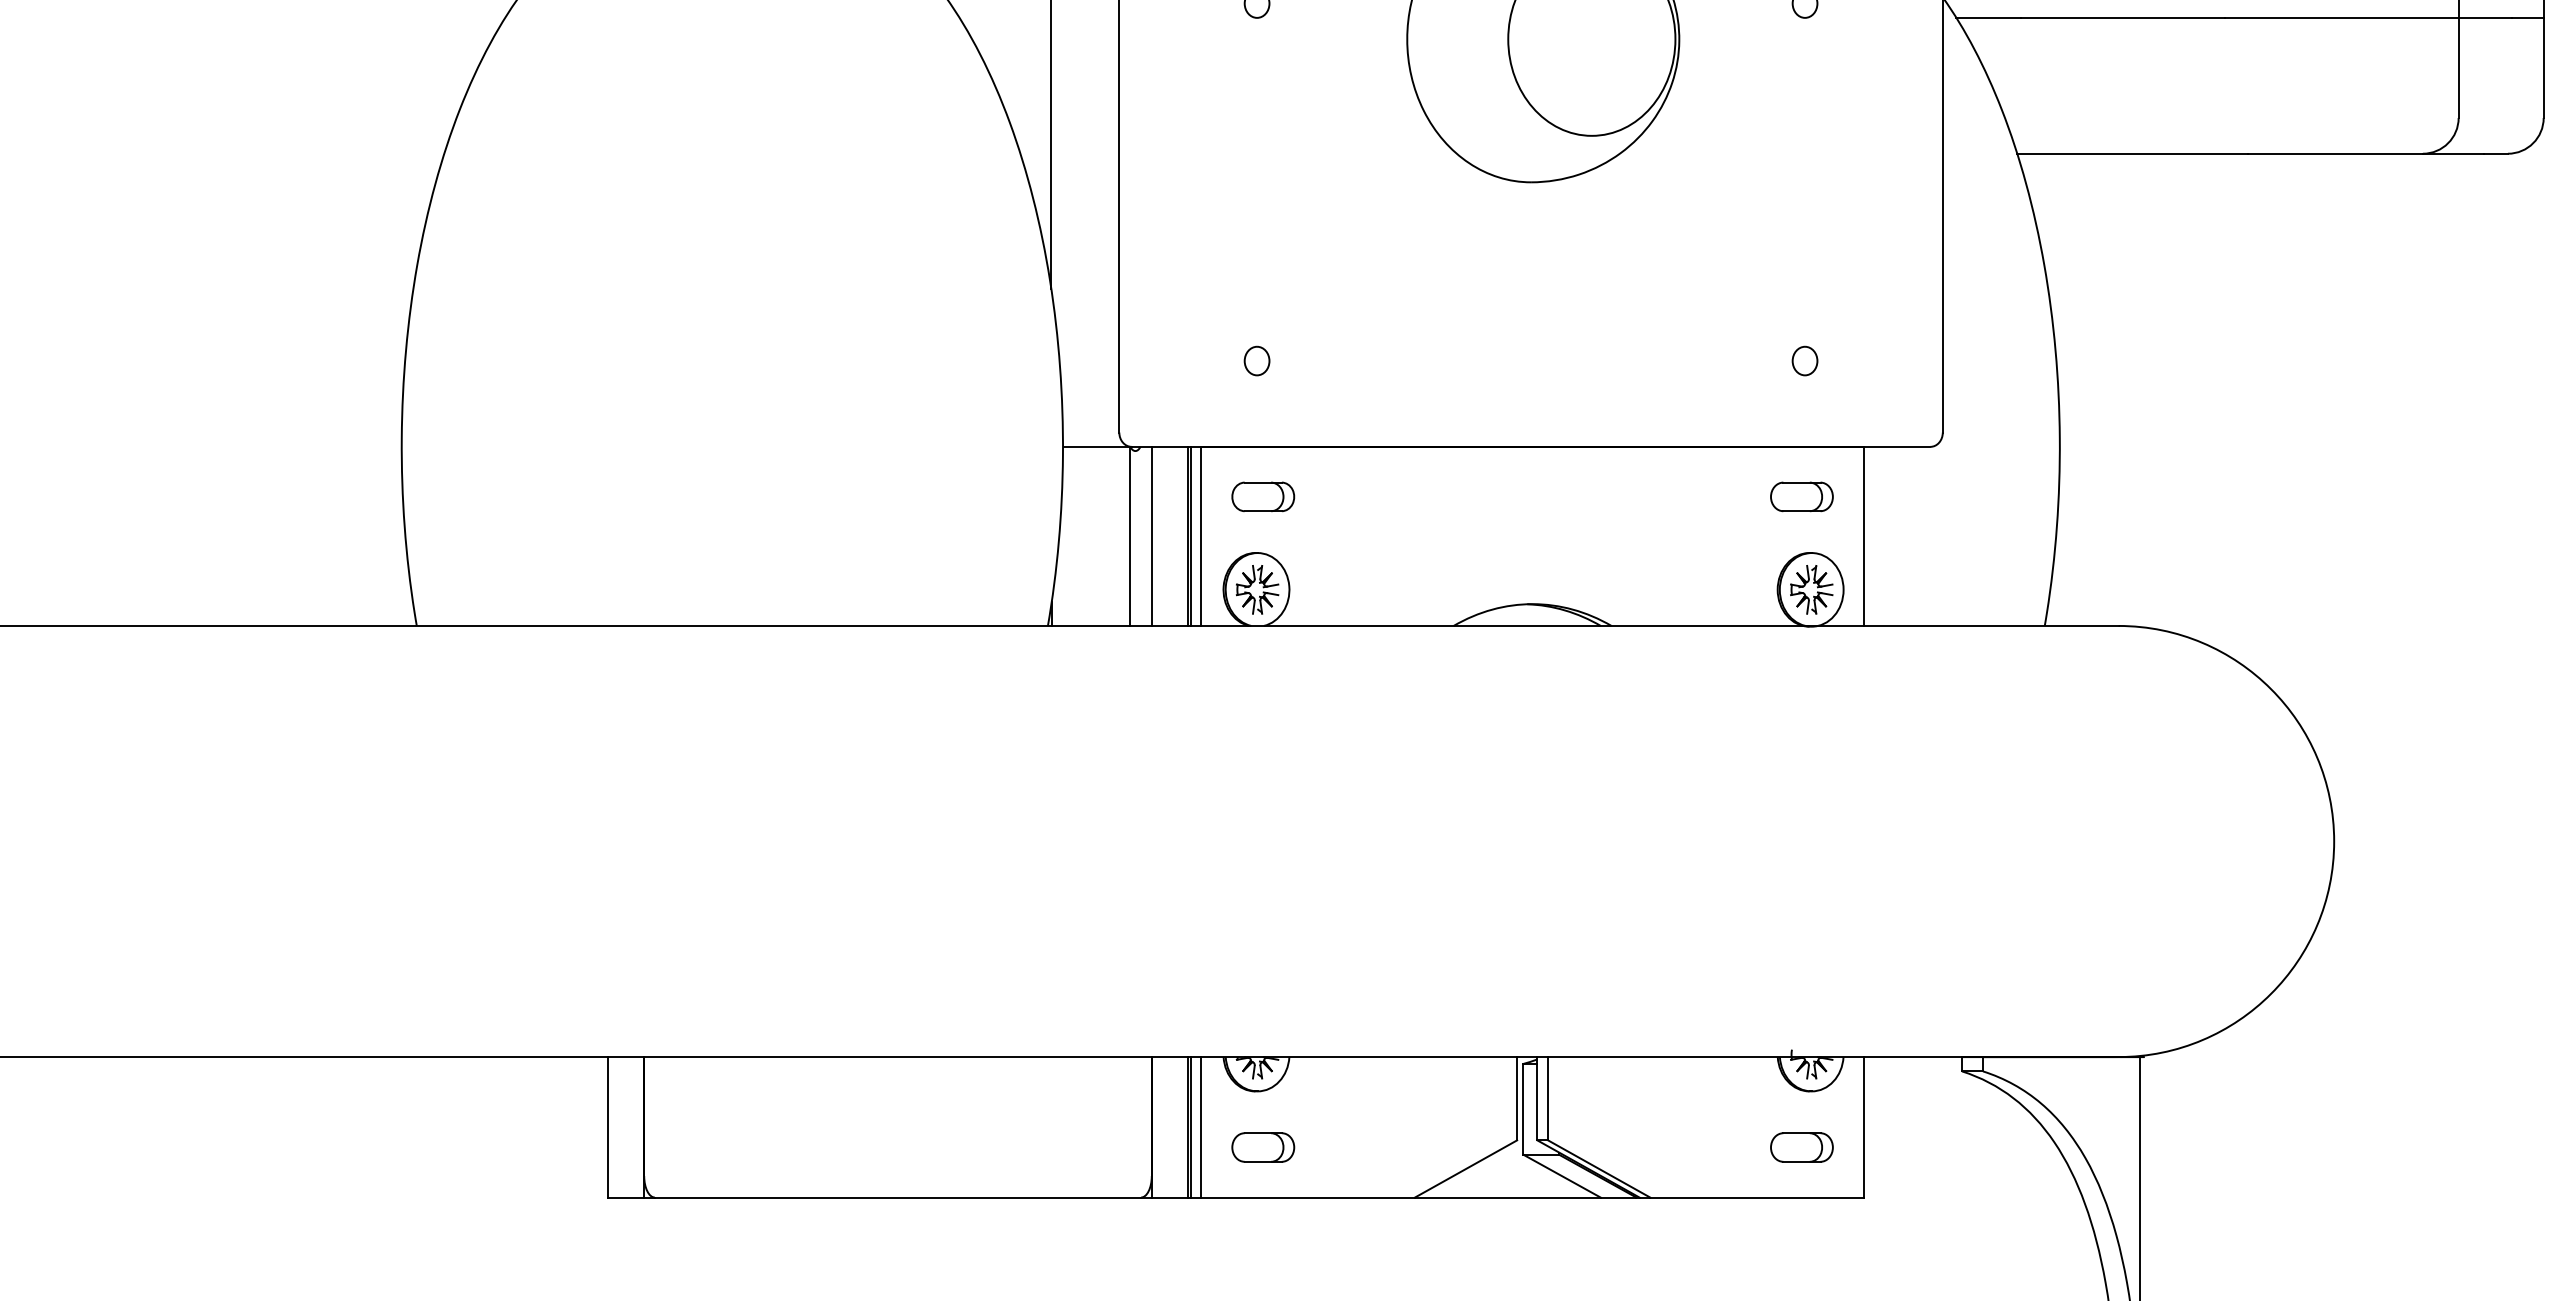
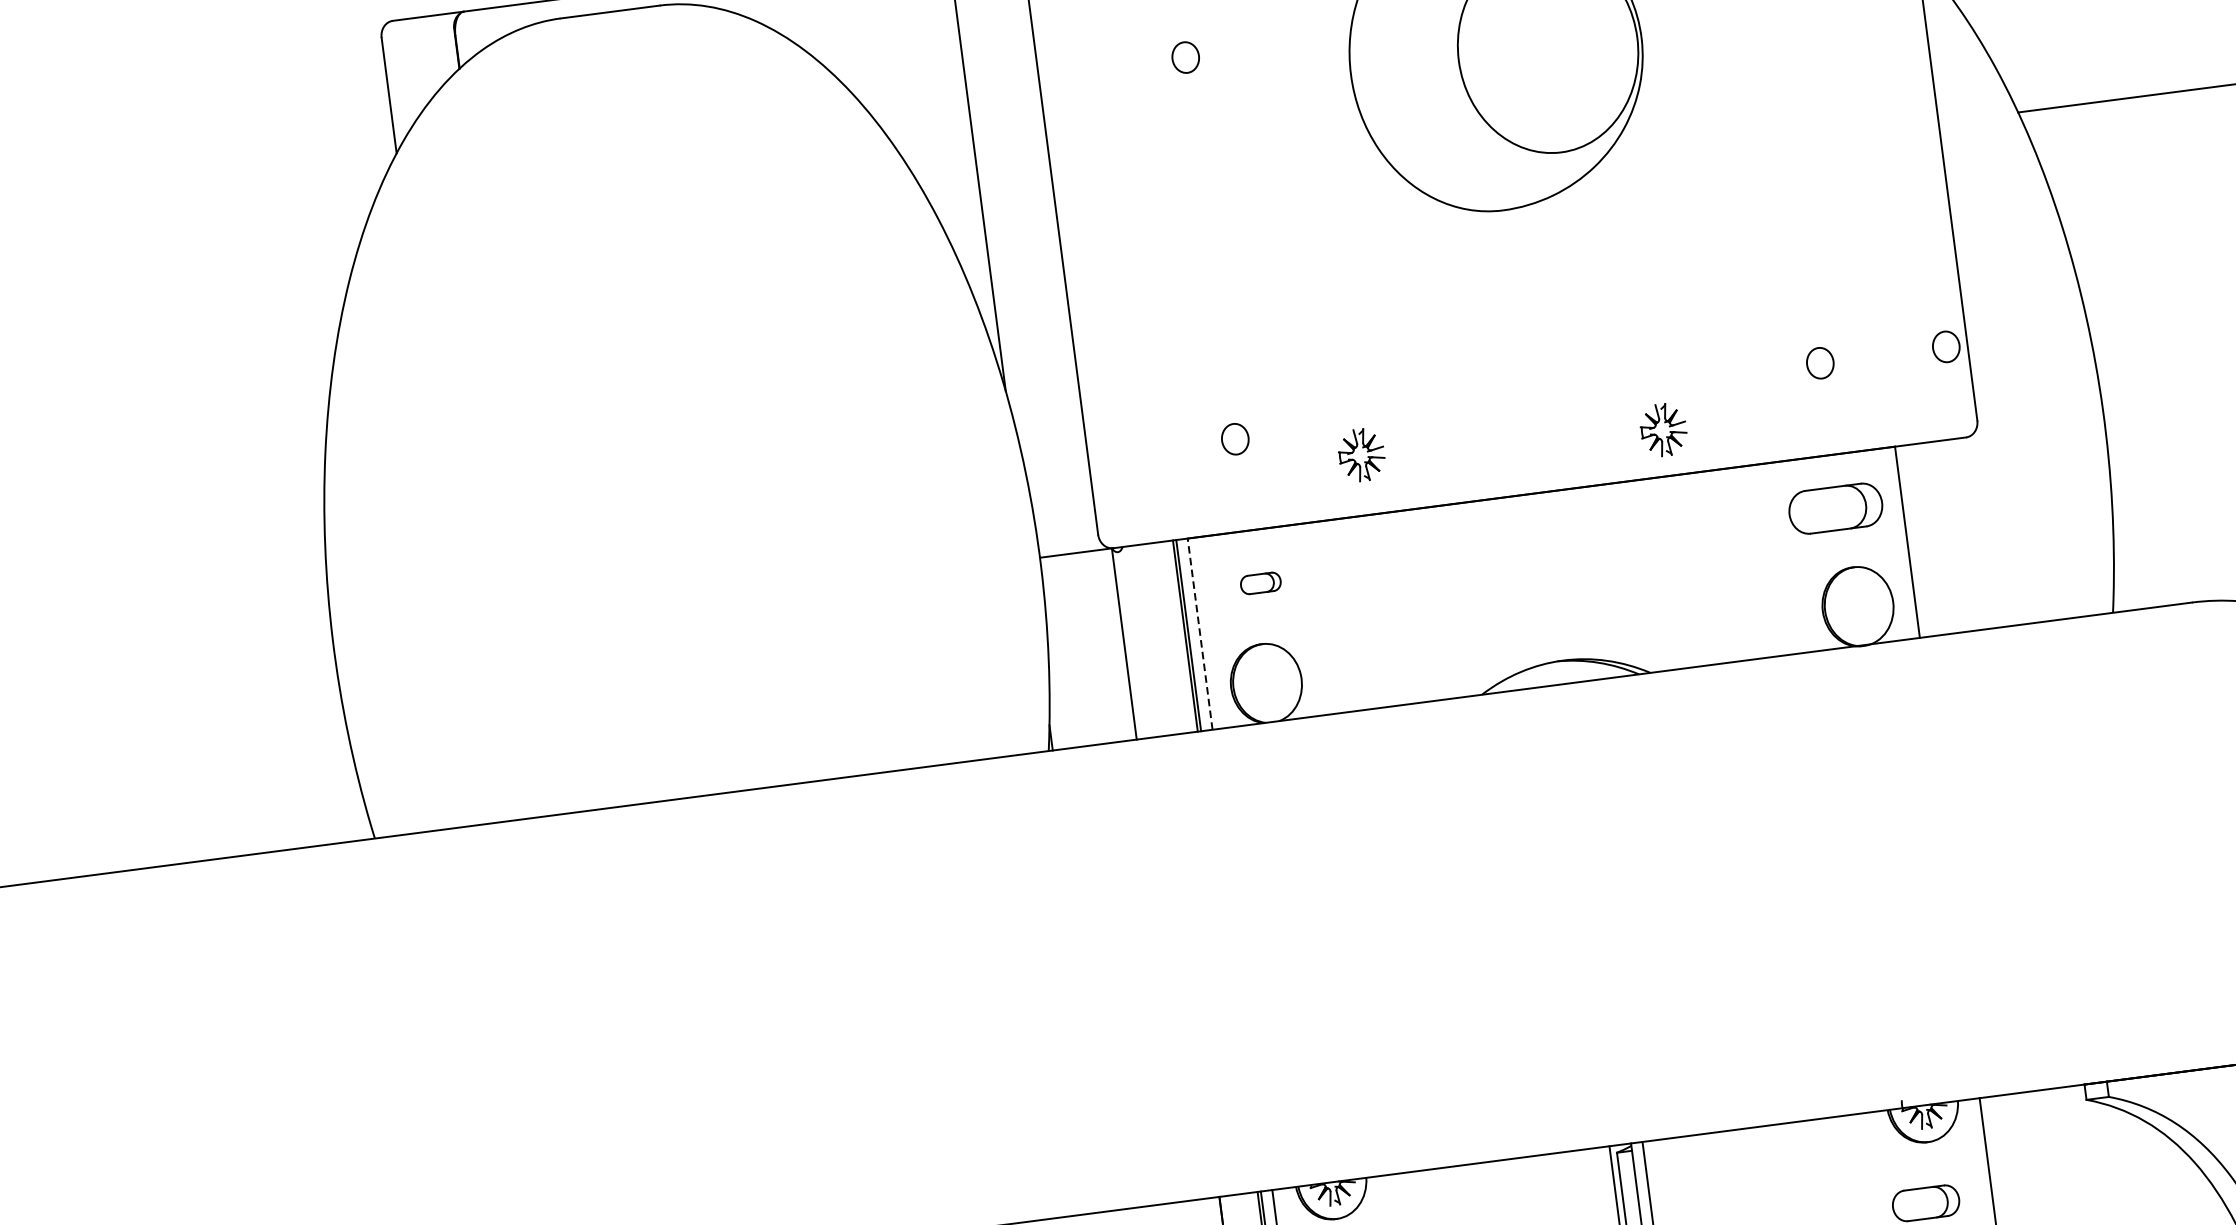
part: (1922, 360) -> (1945, 346), added
part: (1263, 496) -> (1260, 582), size x0.6
part: (1801, 496) -> (1835, 508), size x1.4
line: (1151, 535) -> (1146, 640), removed
line: (1201, 536) -> (1200, 634), solid -> dashed
part: (1817, 588) -> (1669, 427), moved
part: (1257, 589) -> (1361, 454), moved

